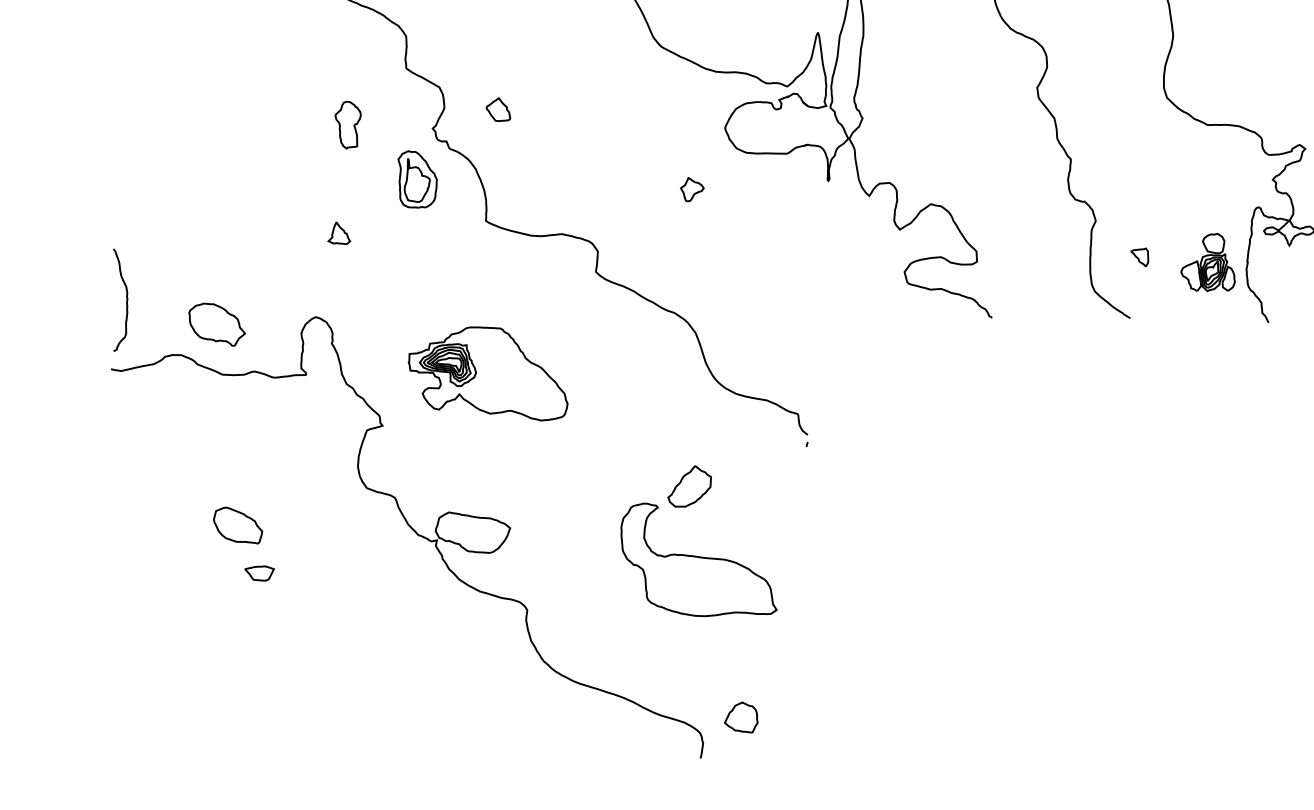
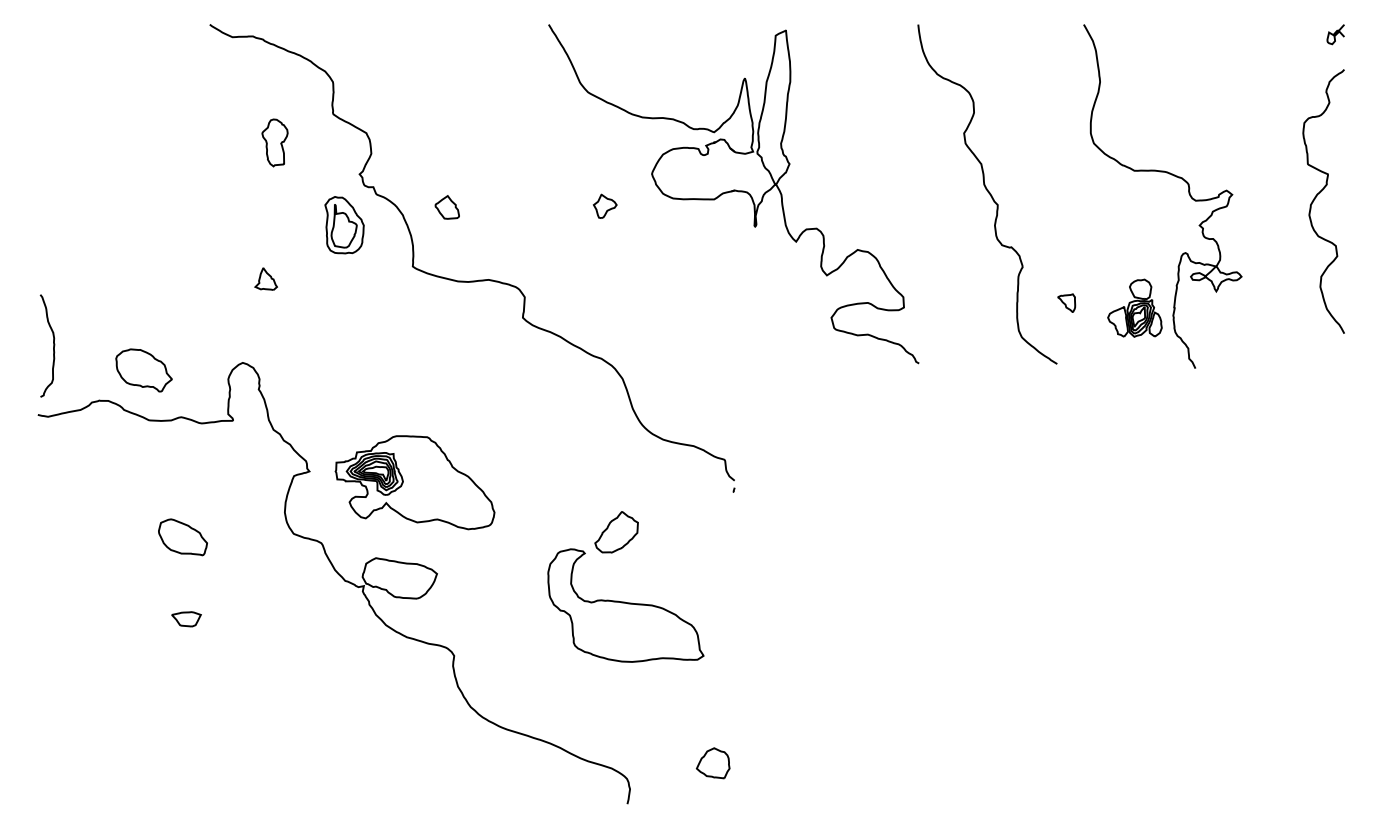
part: (497, 109) -> (446, 207), moved
part: (347, 124) -> (274, 142), moved
part: (691, 188) -> (604, 205), moved
part: (487, 373) -> (414, 482), moved
part: (237, 525) -> (182, 537), moved
part: (740, 717) -> (712, 763), moved

